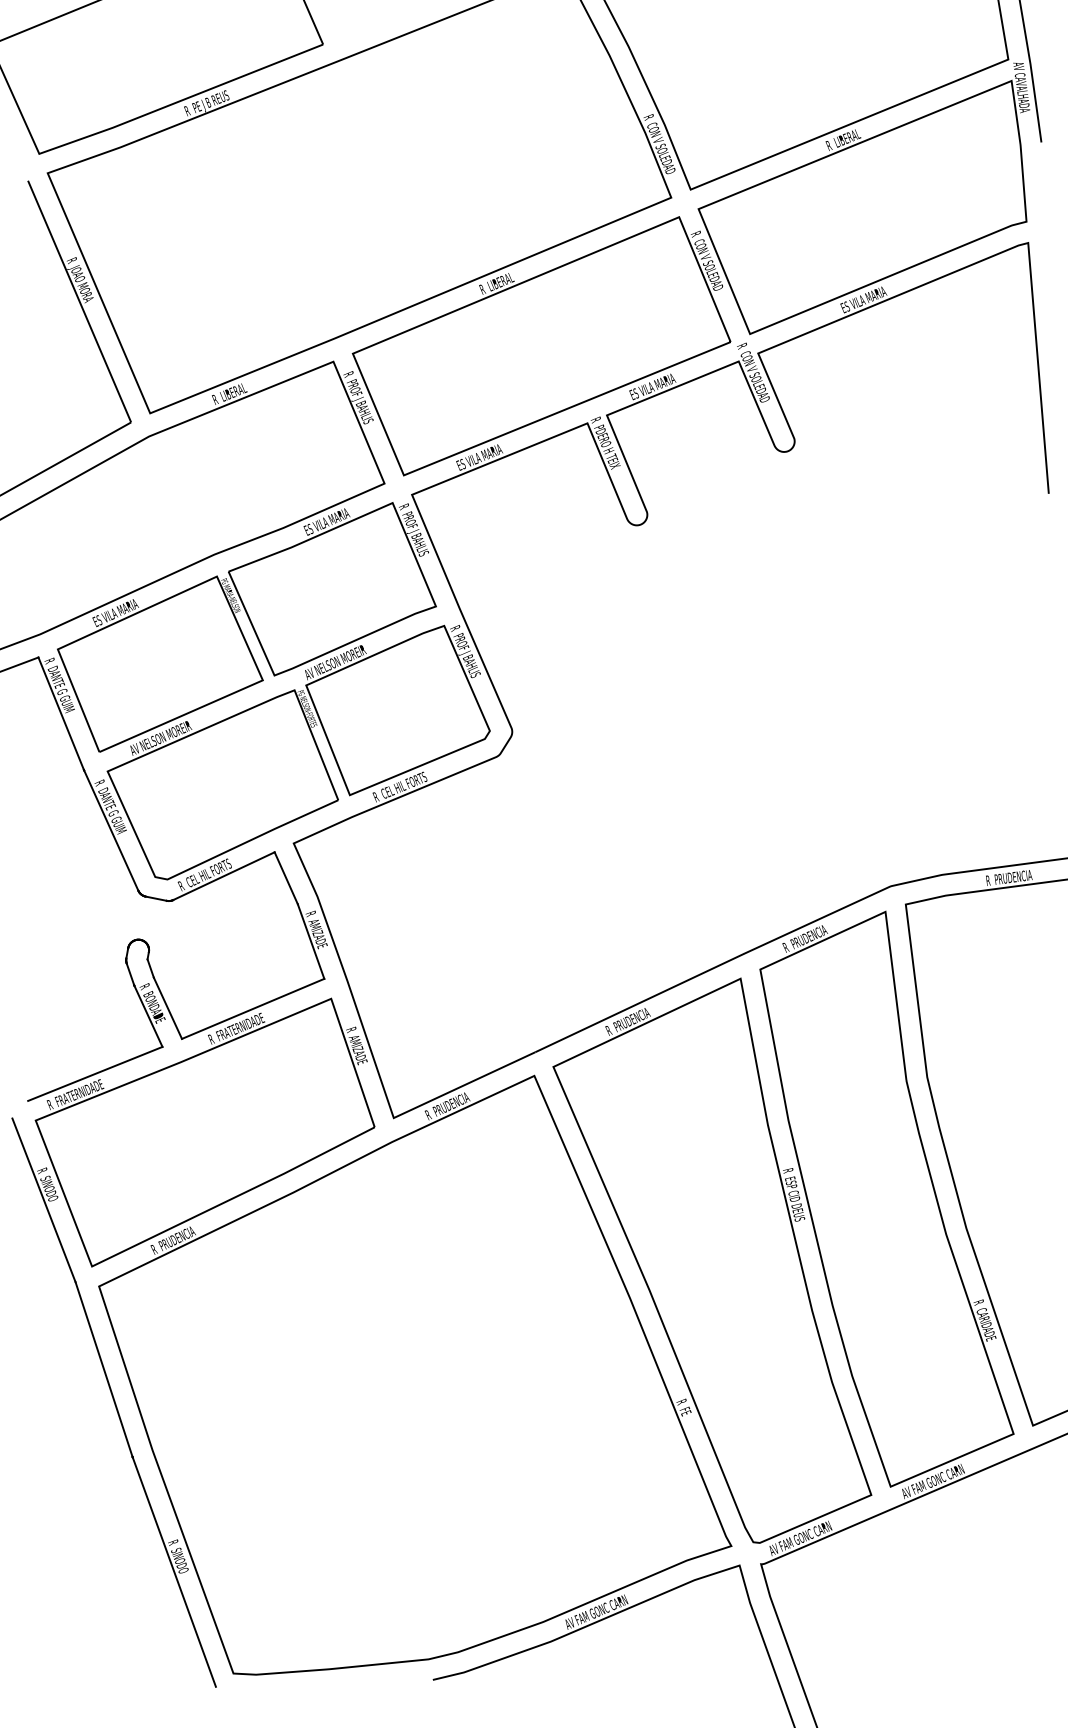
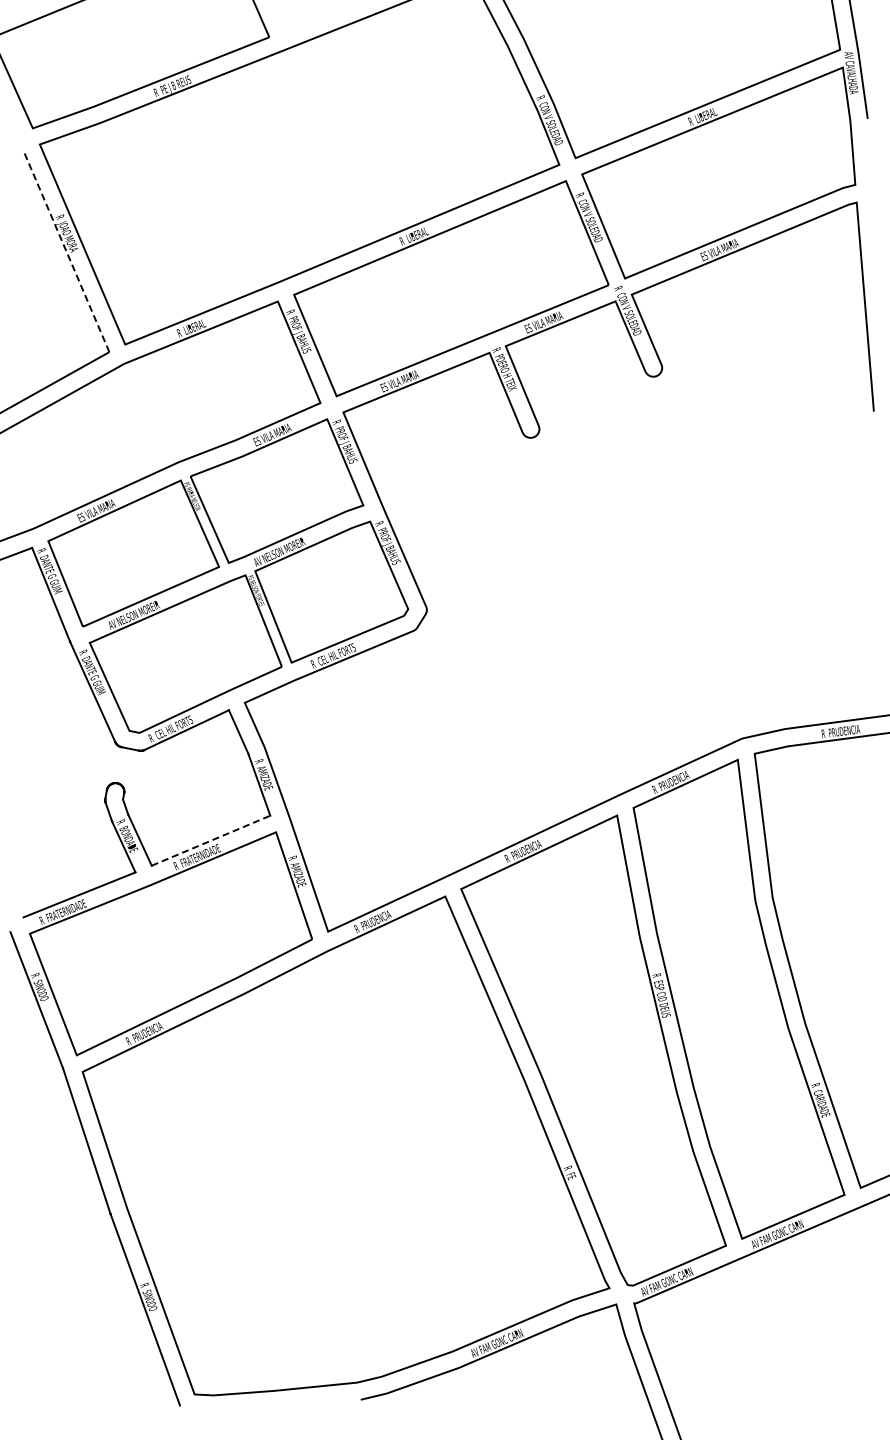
line: (79, 300) -> (66, 250), solid -> dashed
line: (253, 1008) -> (211, 840), solid -> dashed

